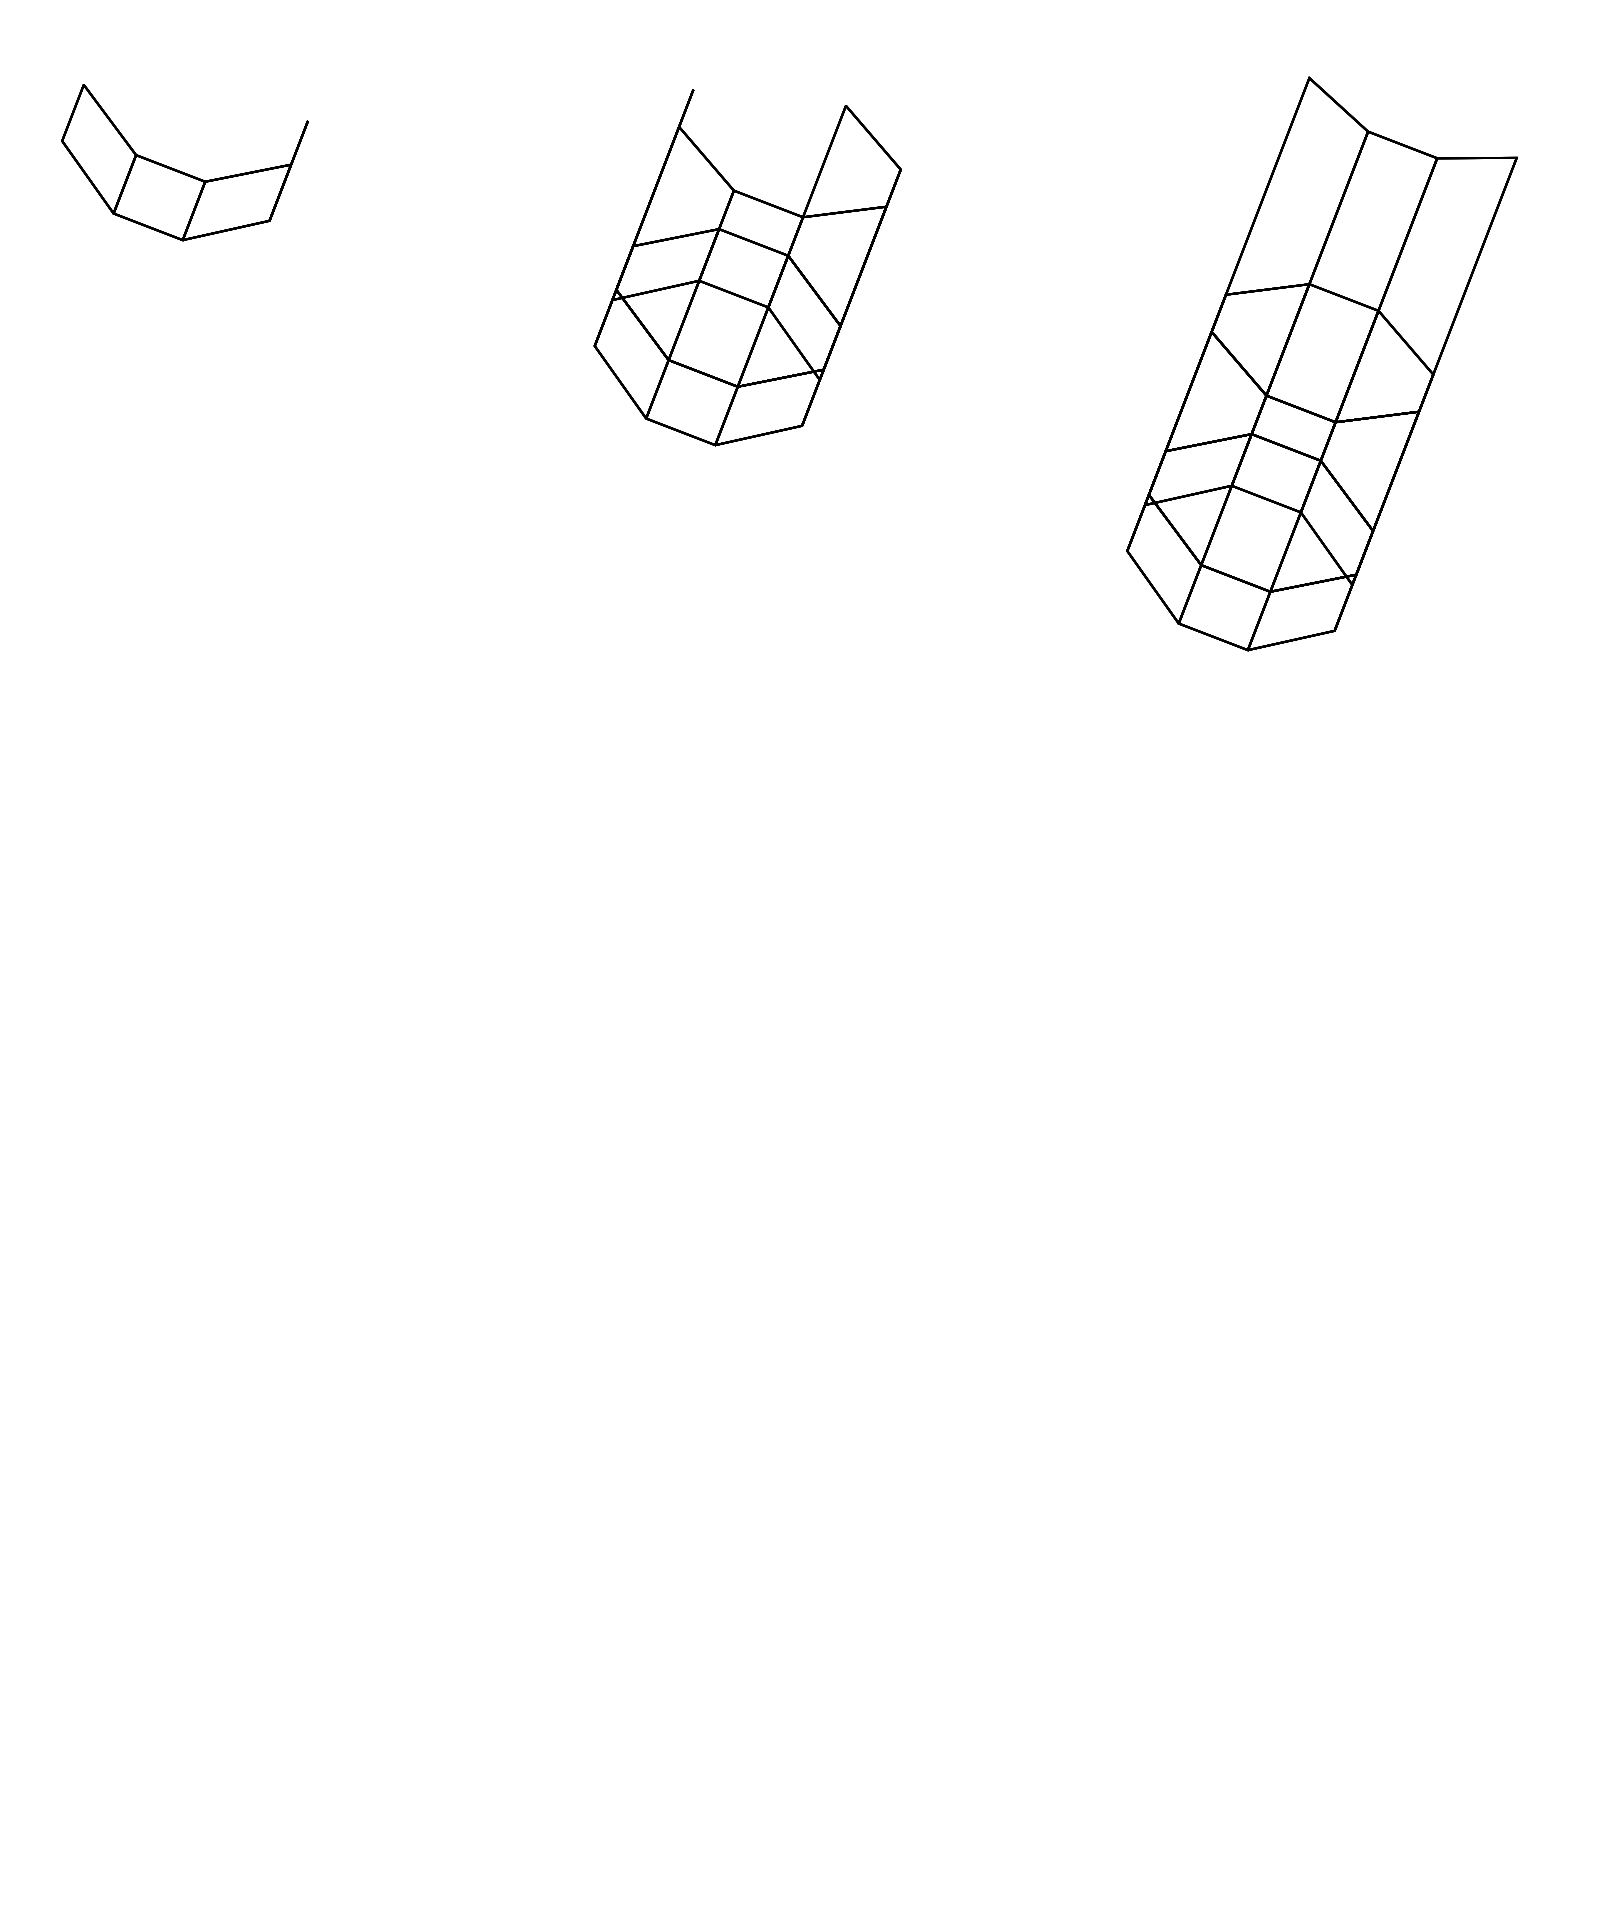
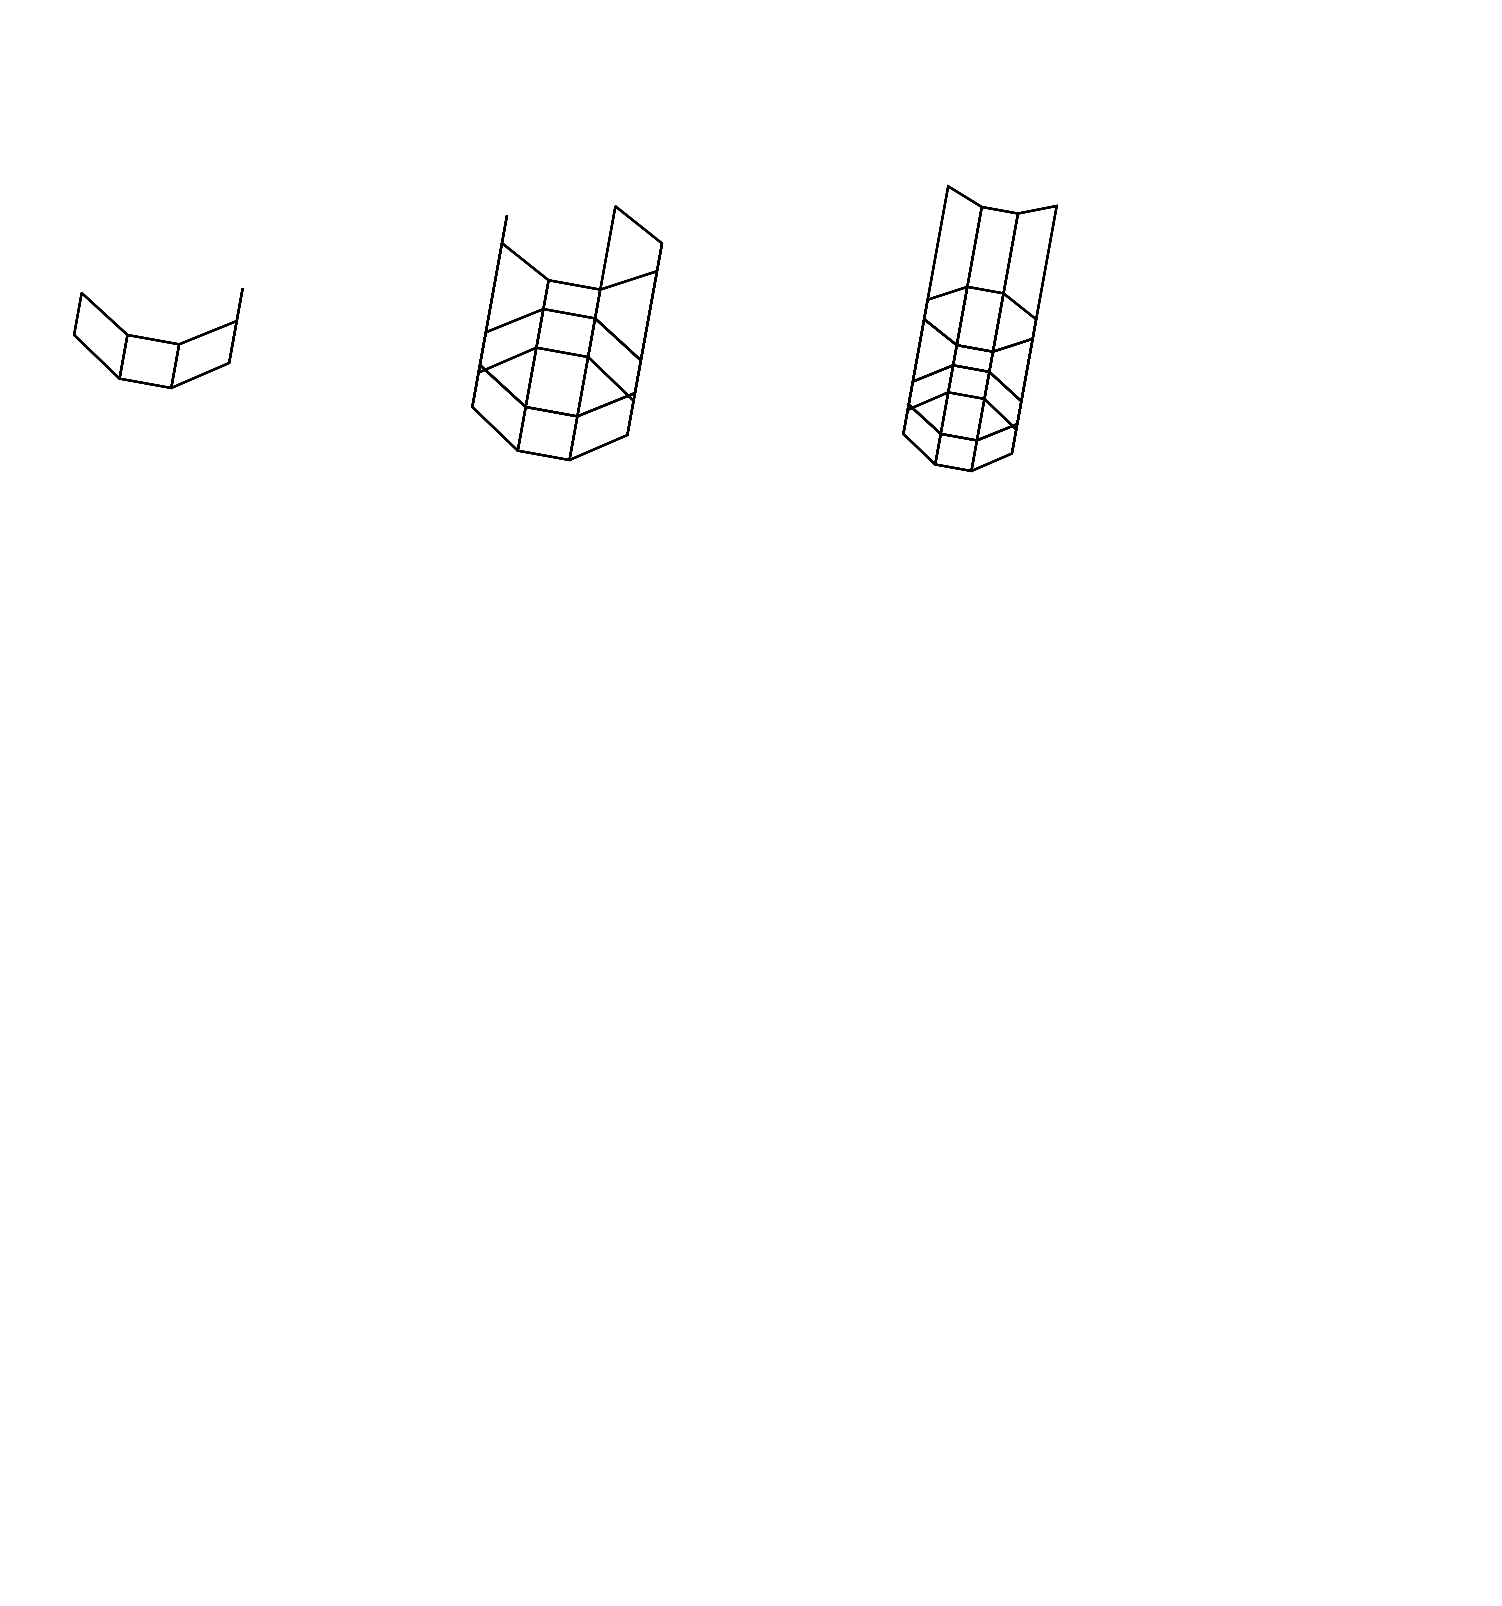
part: (1317, 371) -> (979, 328), size x0.7

